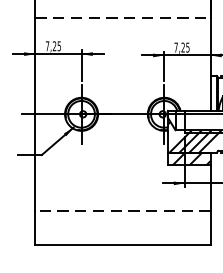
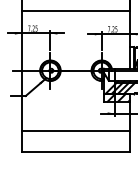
line: (123, 17) -> (76, 10), dashed -> solid
line: (121, 210) -> (75, 130), dashed -> solid

